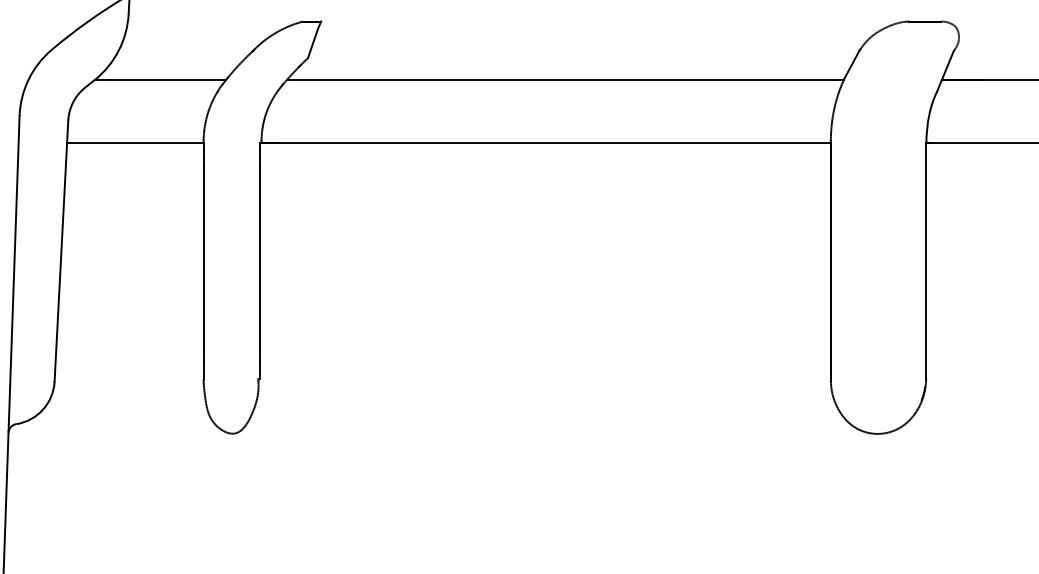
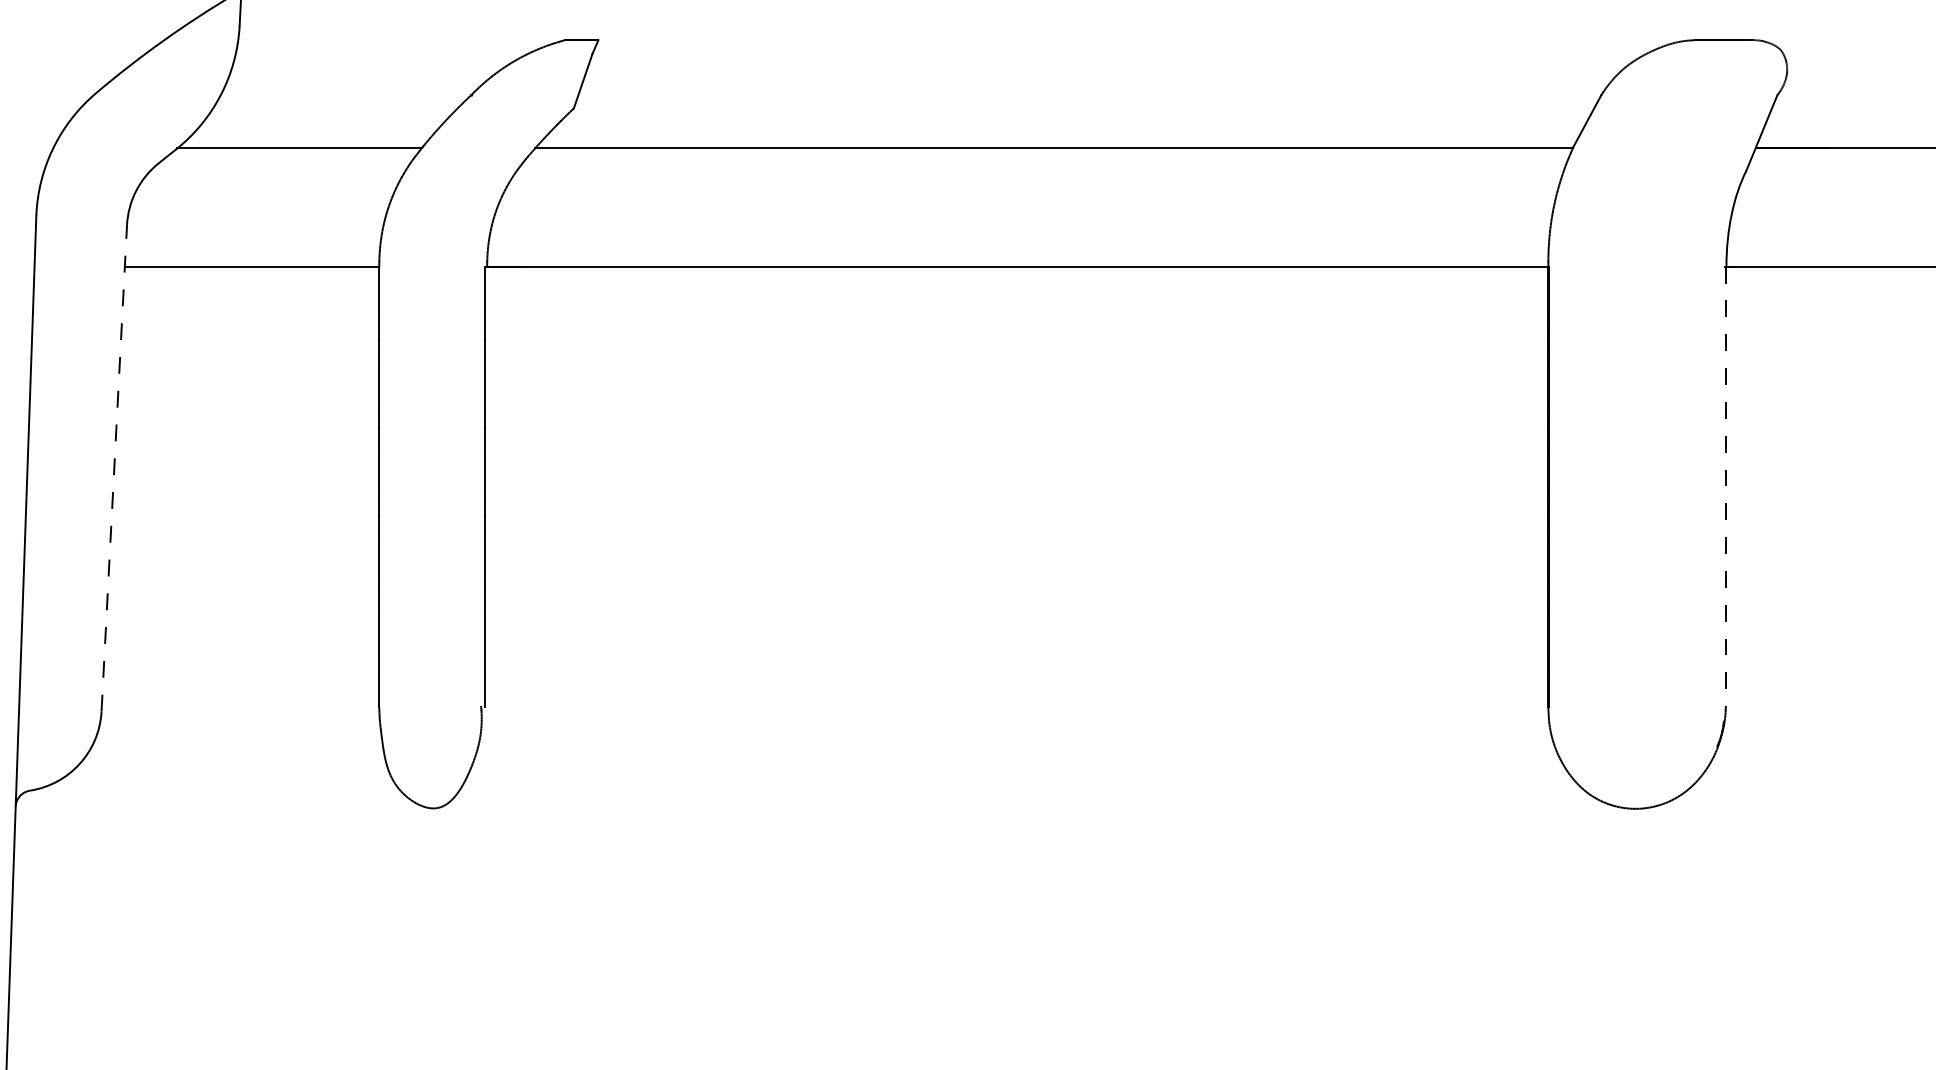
line: (61, 251) -> (114, 468), solid -> dashed
line: (926, 261) -> (1726, 487), solid -> dashed

